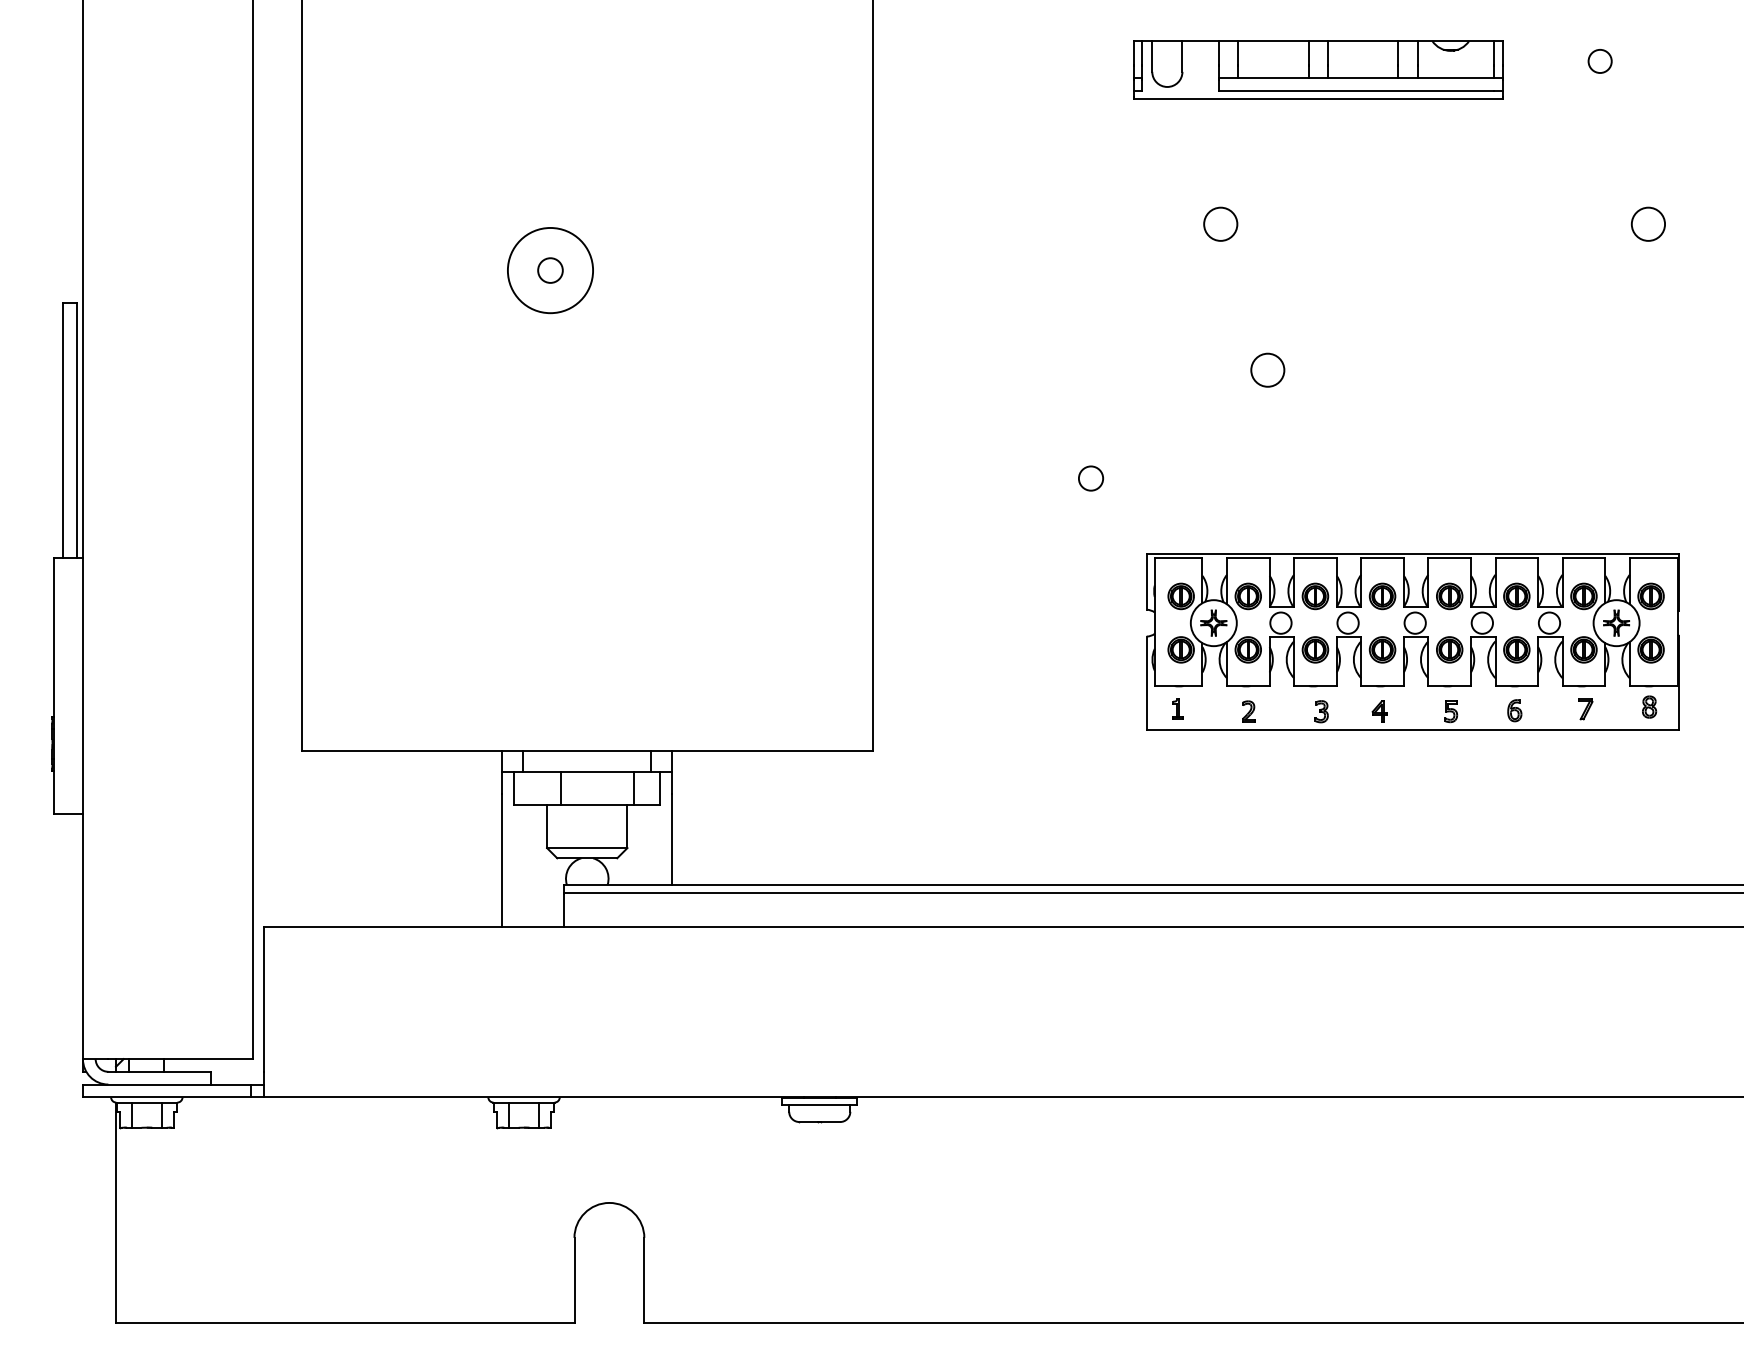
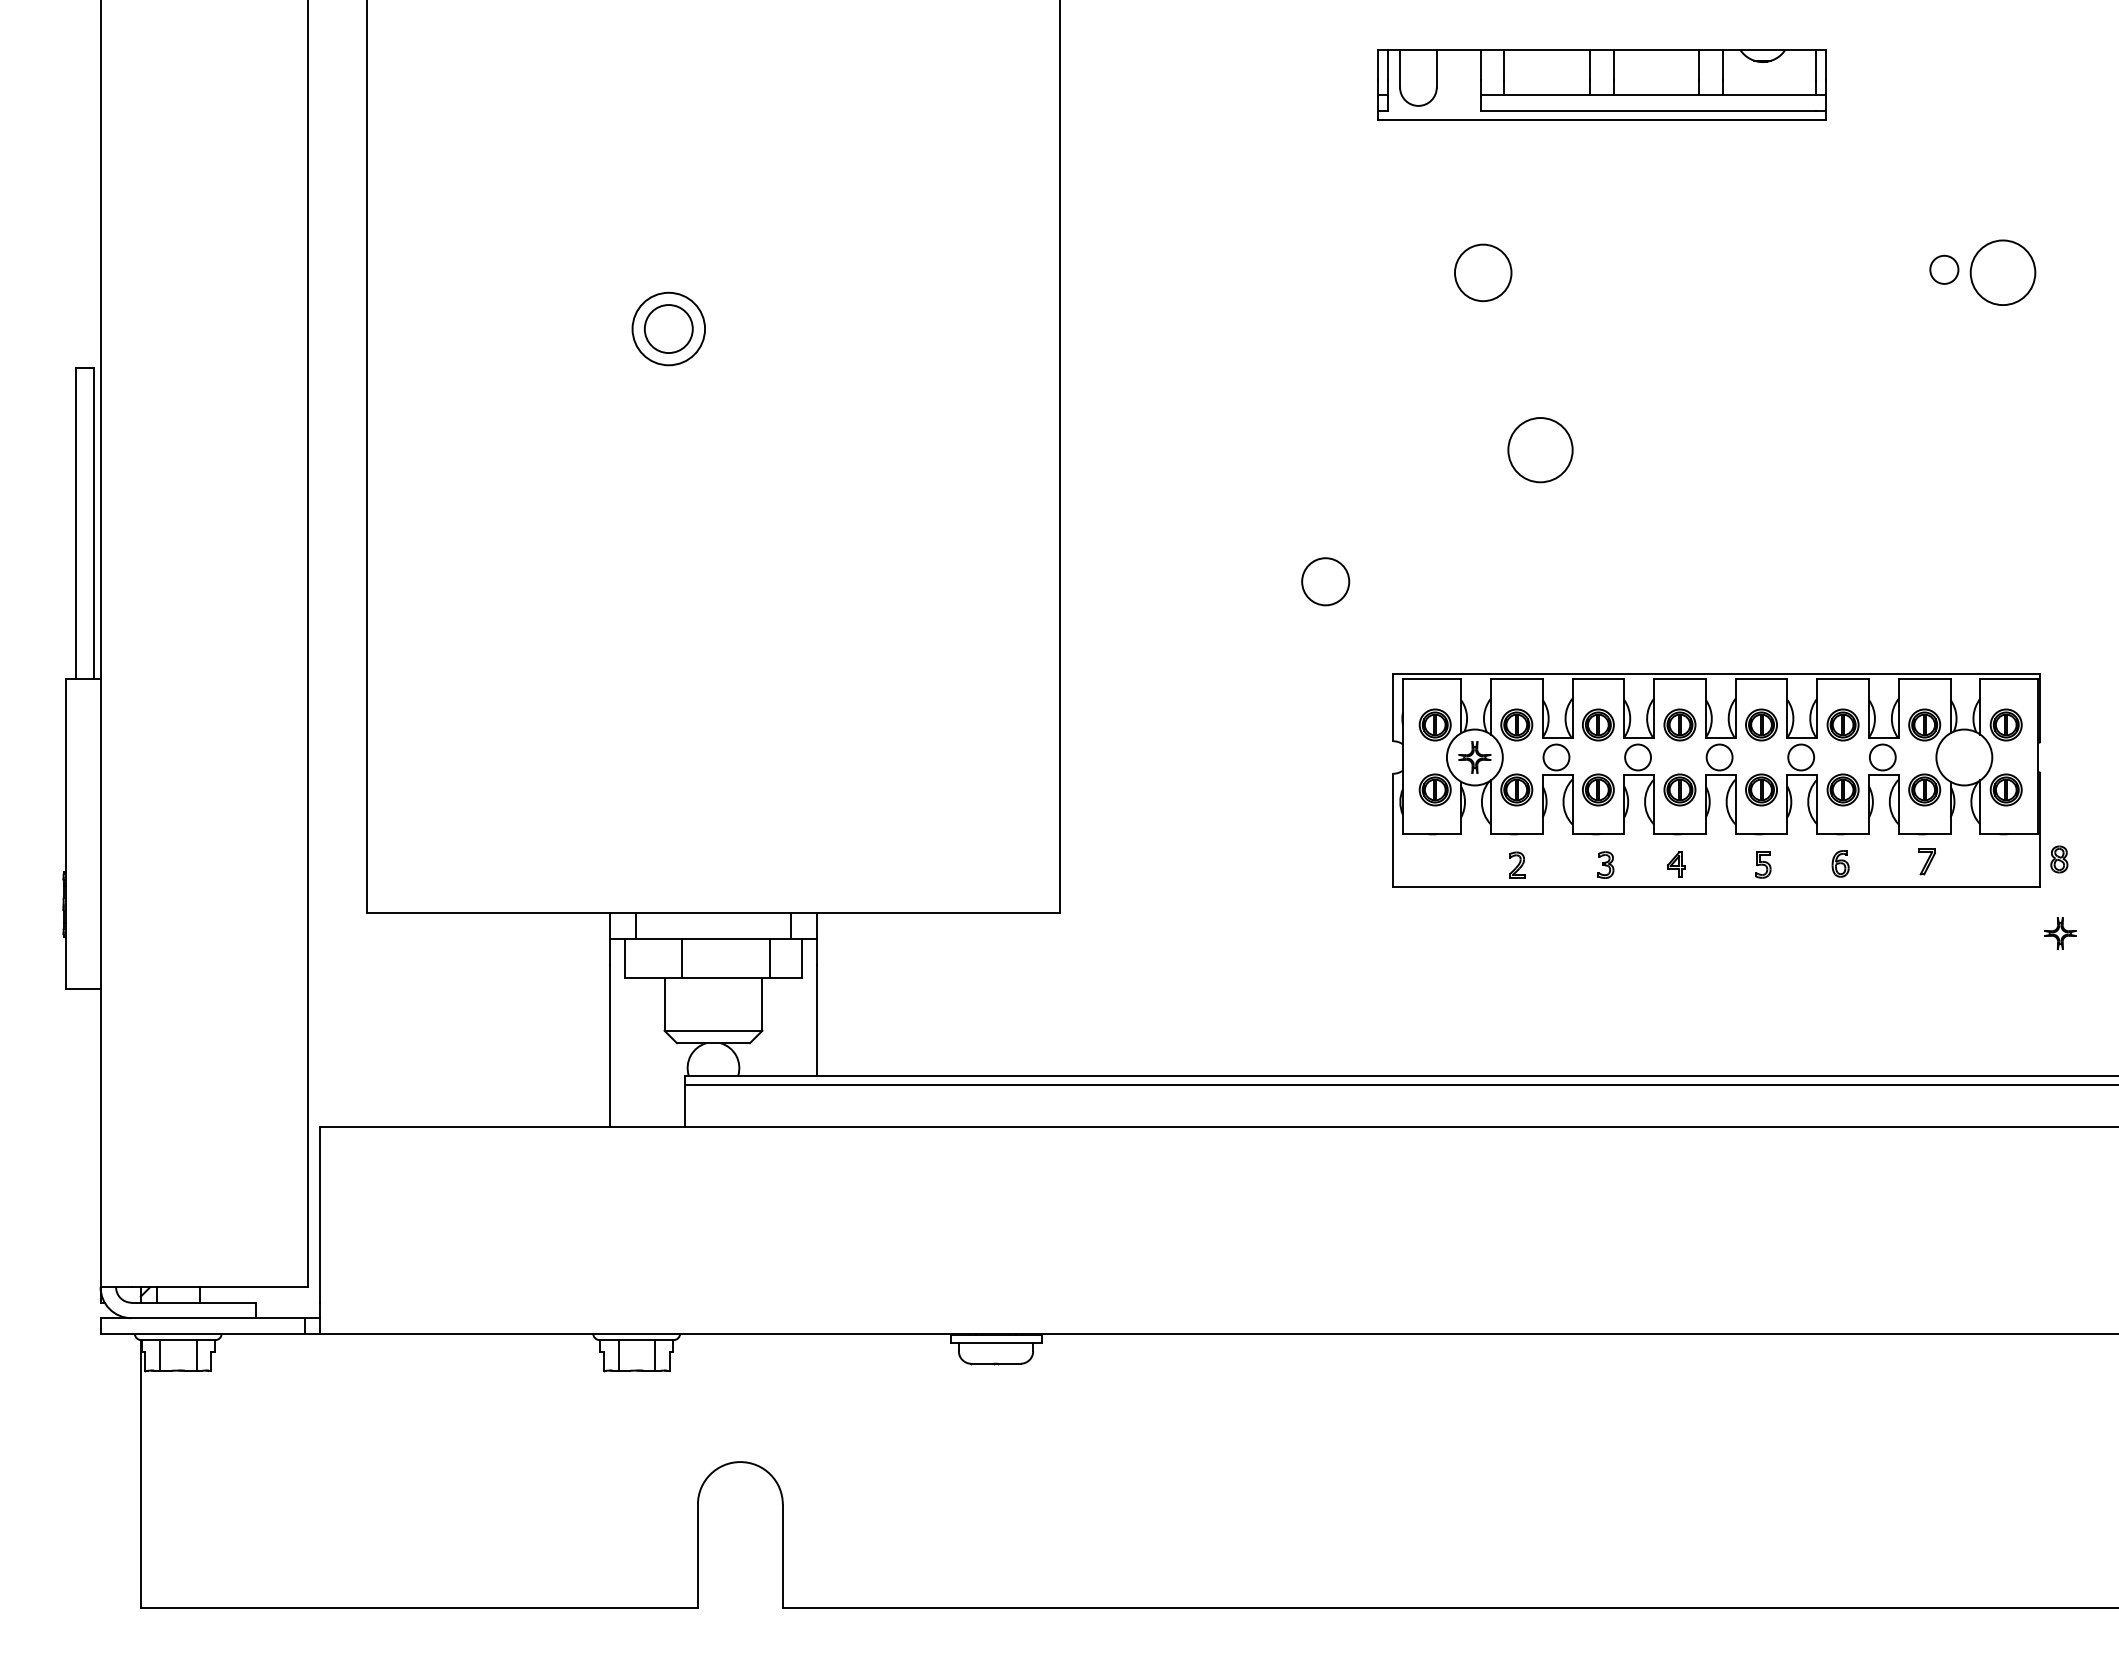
circle: (1600, 61) -> (1944, 269), moved
circle: (1220, 224) -> (1483, 272), size x1.4
circle: (1647, 224) -> (2002, 272), size x1.6
circle: (550, 270) -> (668, 328), size x0.7
circle: (550, 270) -> (668, 329), size x1.6
circle: (1267, 370) -> (1540, 450), size x1.6
circle: (1090, 478) -> (1325, 581), size x1.6
part: (1616, 623) -> (2060, 933), moved
part: (1649, 707) -> (2059, 859), moved
part: (1177, 708) -> (1430, 861), removed

